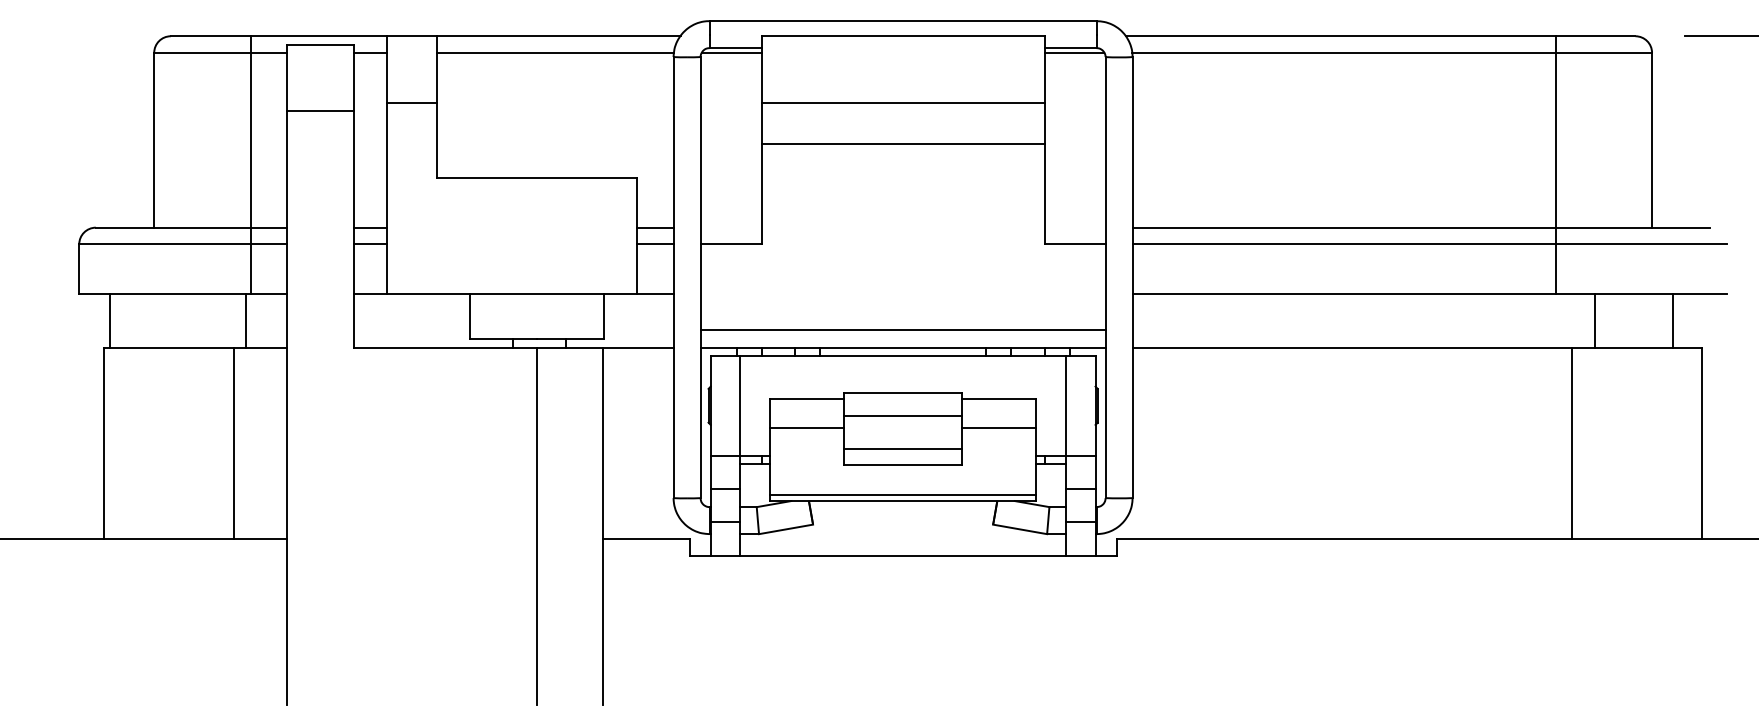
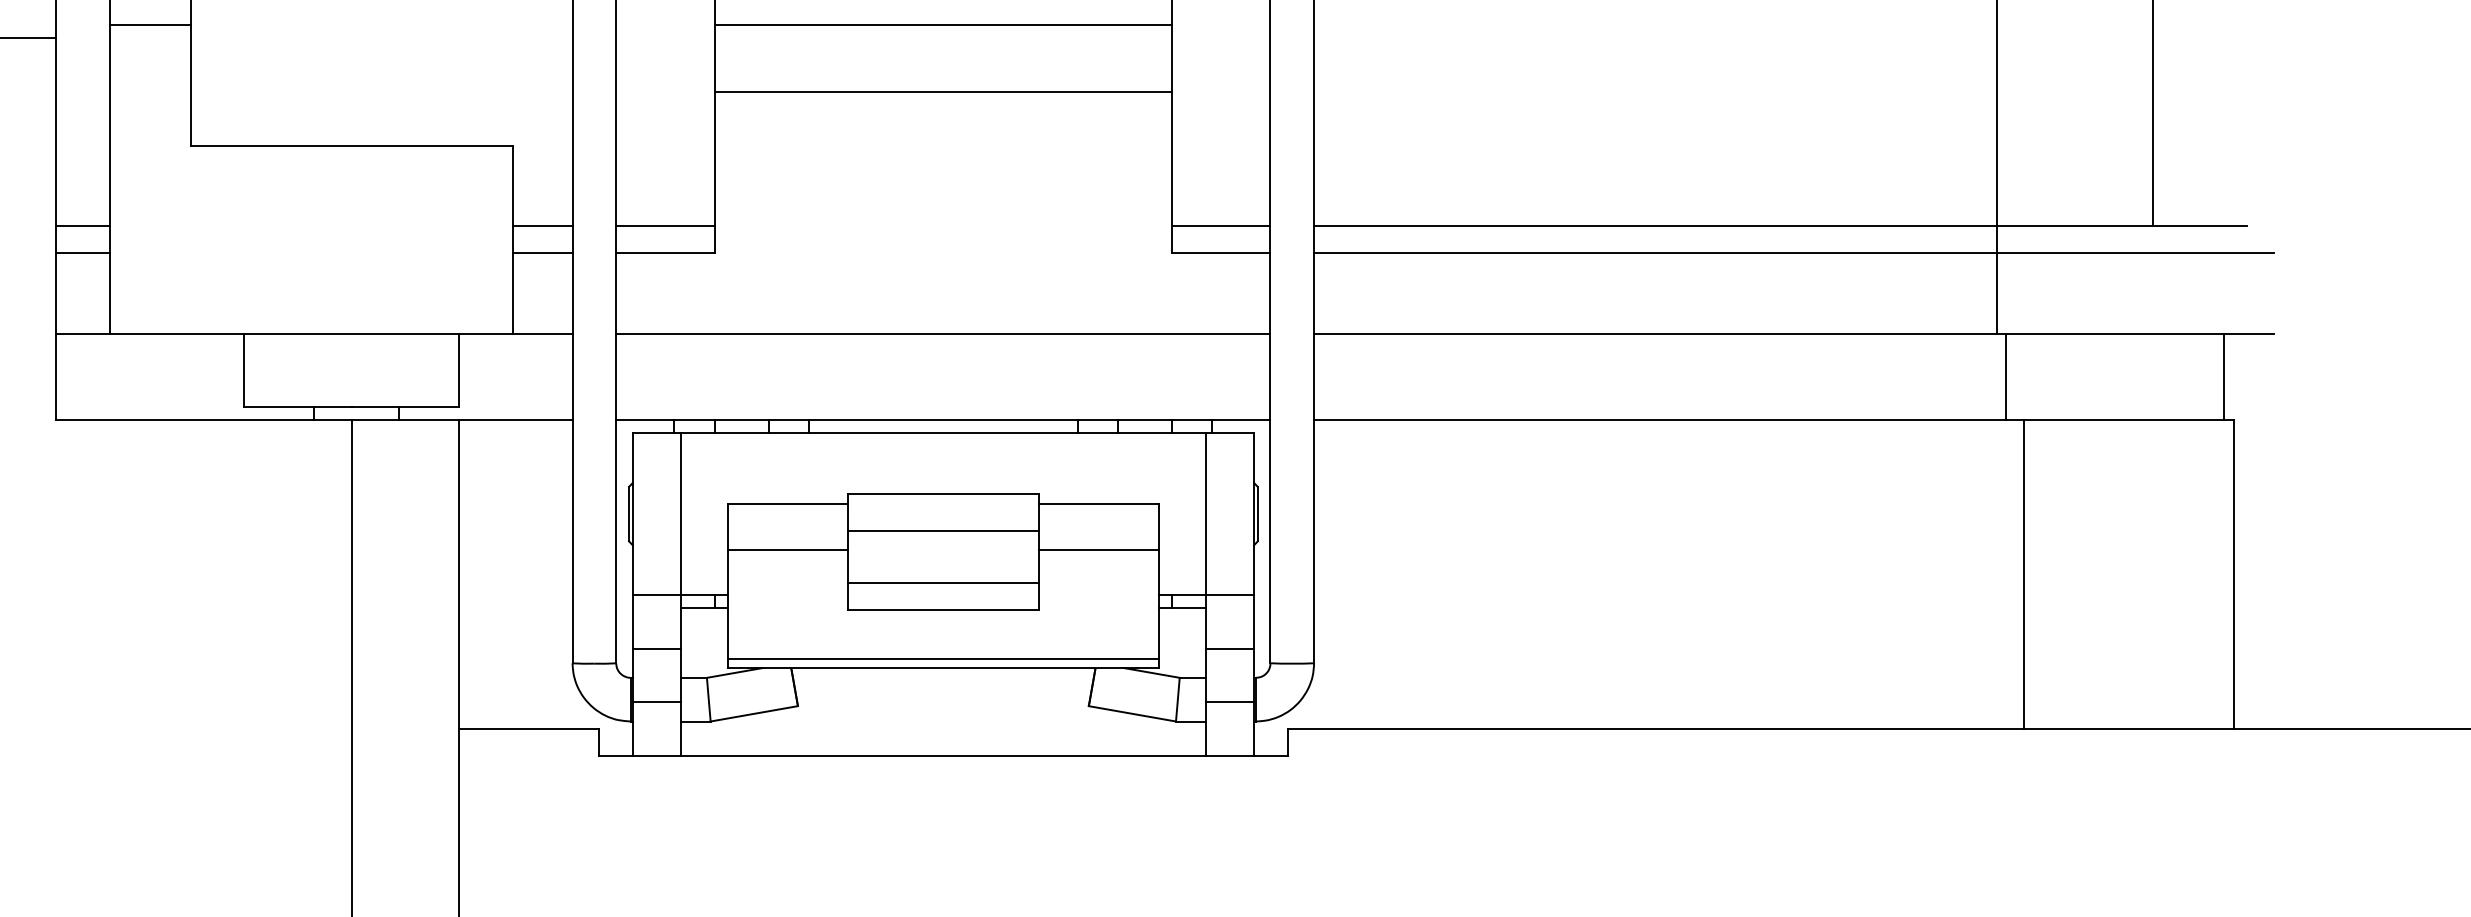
line: (730, 227) -> (664, 226), added
line: (1074, 227) -> (1220, 226), added
line: (1594, 320) -> (2005, 376), moved
line: (1672, 320) -> (2223, 376), moved
line: (902, 330) -> (942, 334), moved

